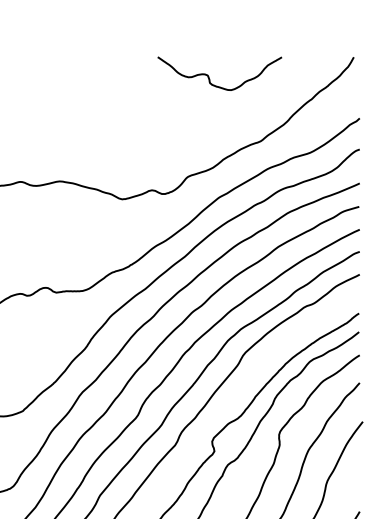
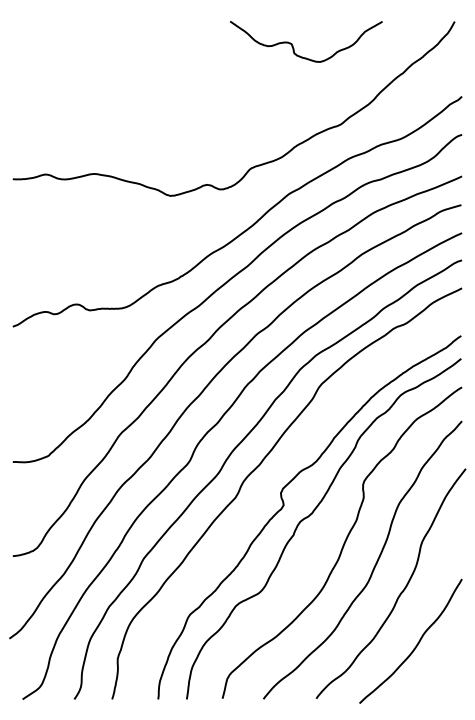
curve: (209, 76) -> (293, 45), moved

